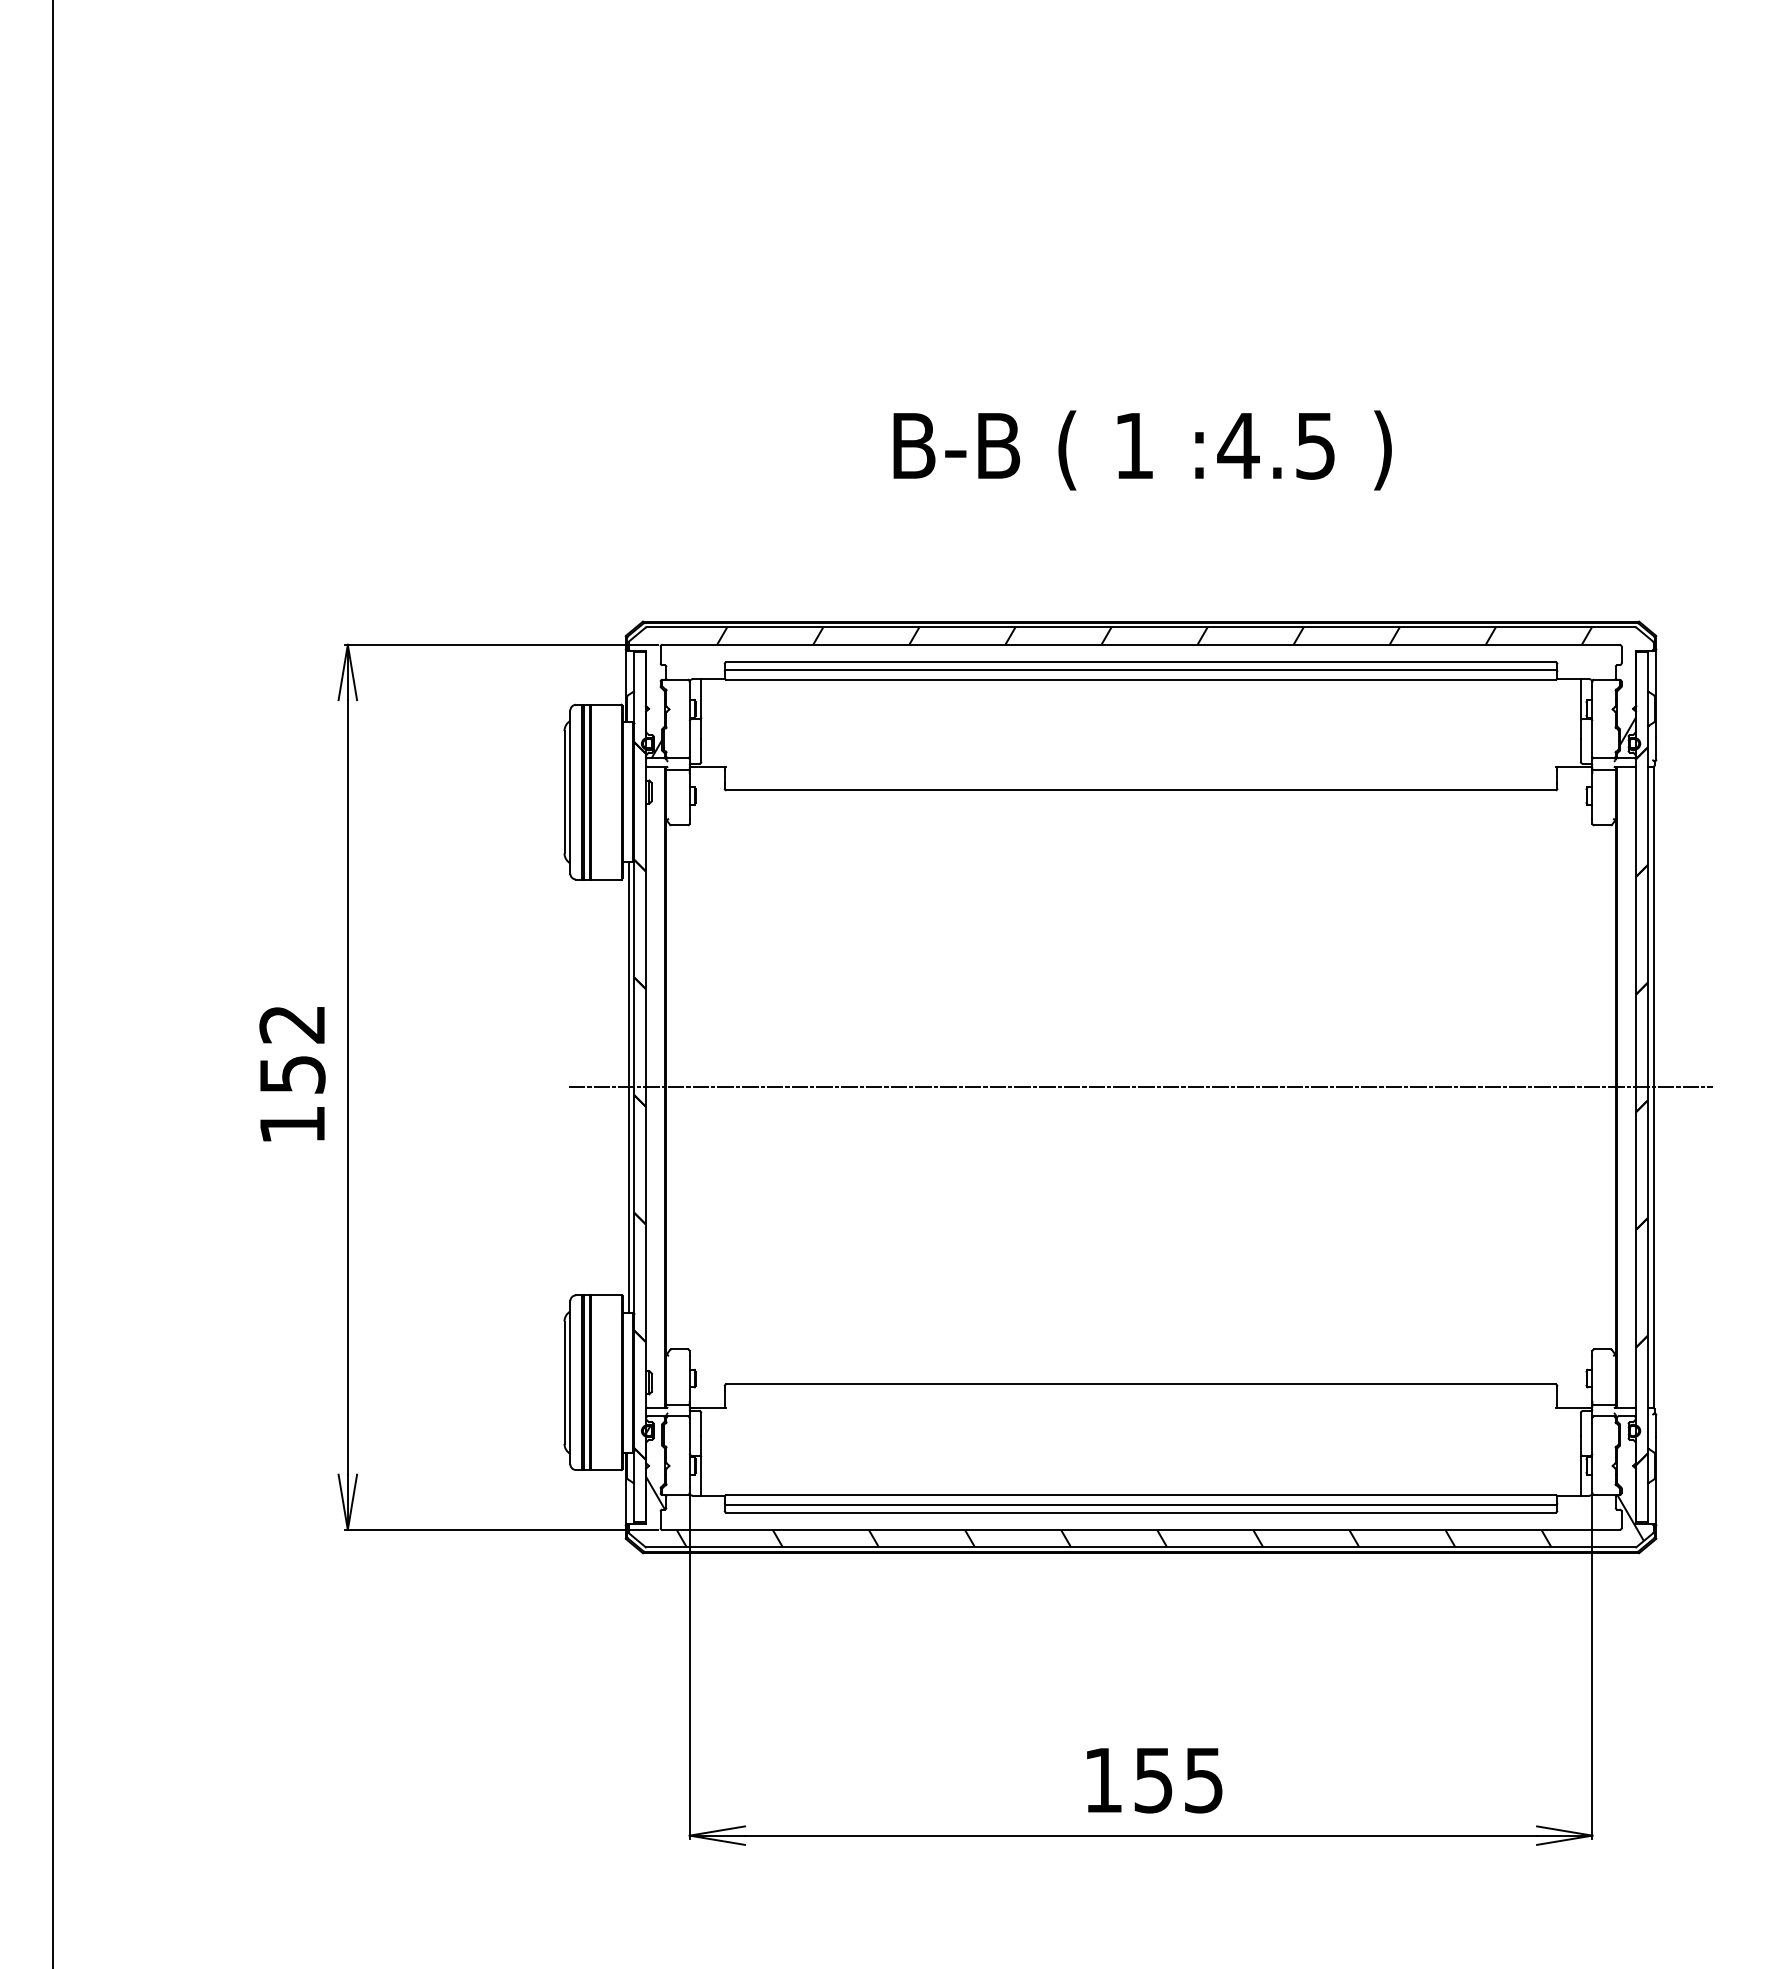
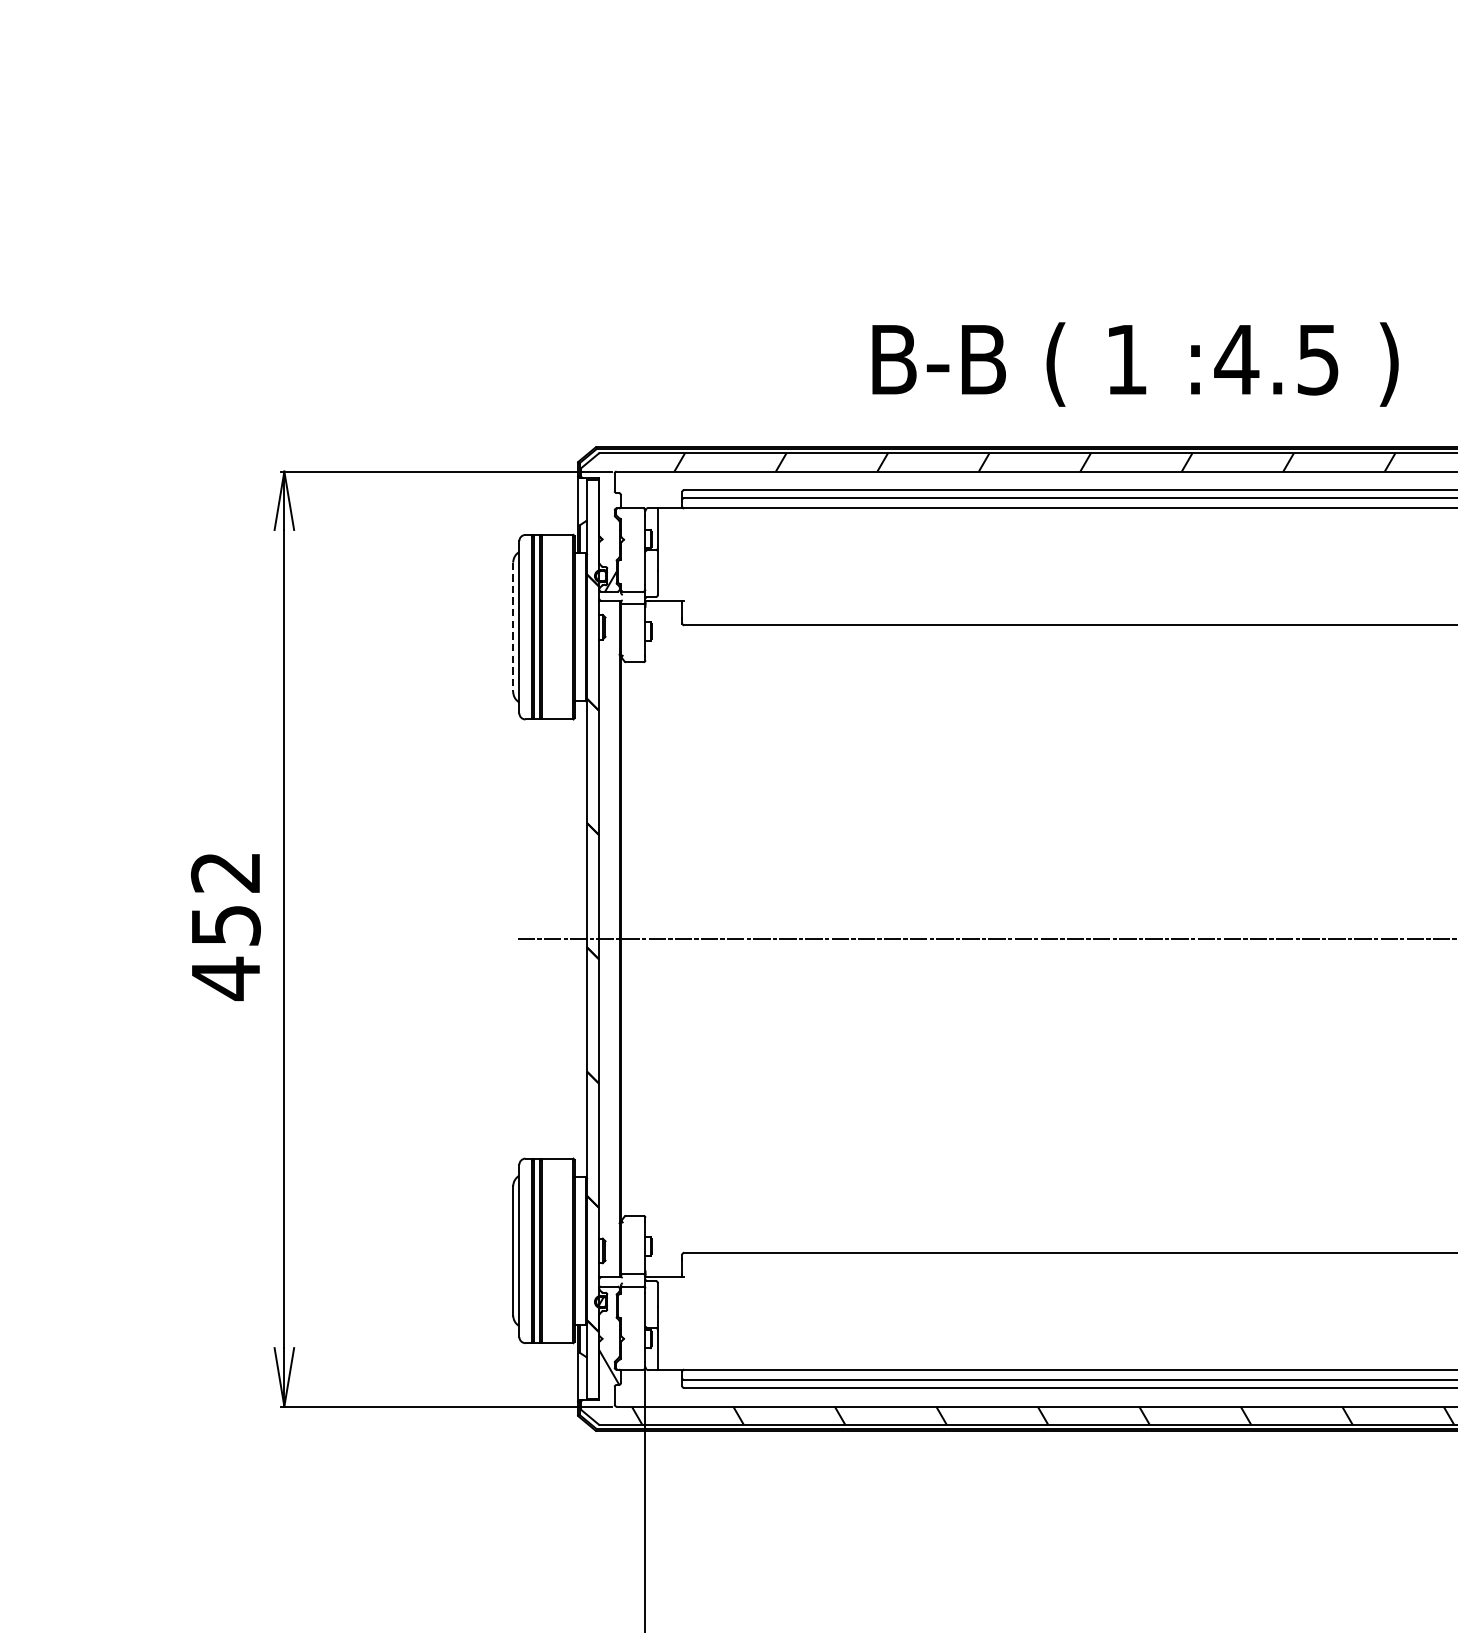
text: (1142, 450) -> (1135, 364), moved
line: (564, 792) -> (513, 627), solid -> dashed
line: (628, 1087) -> (580, 939), removed
text: (292, 1125) -> (225, 979), 152 -> 452

